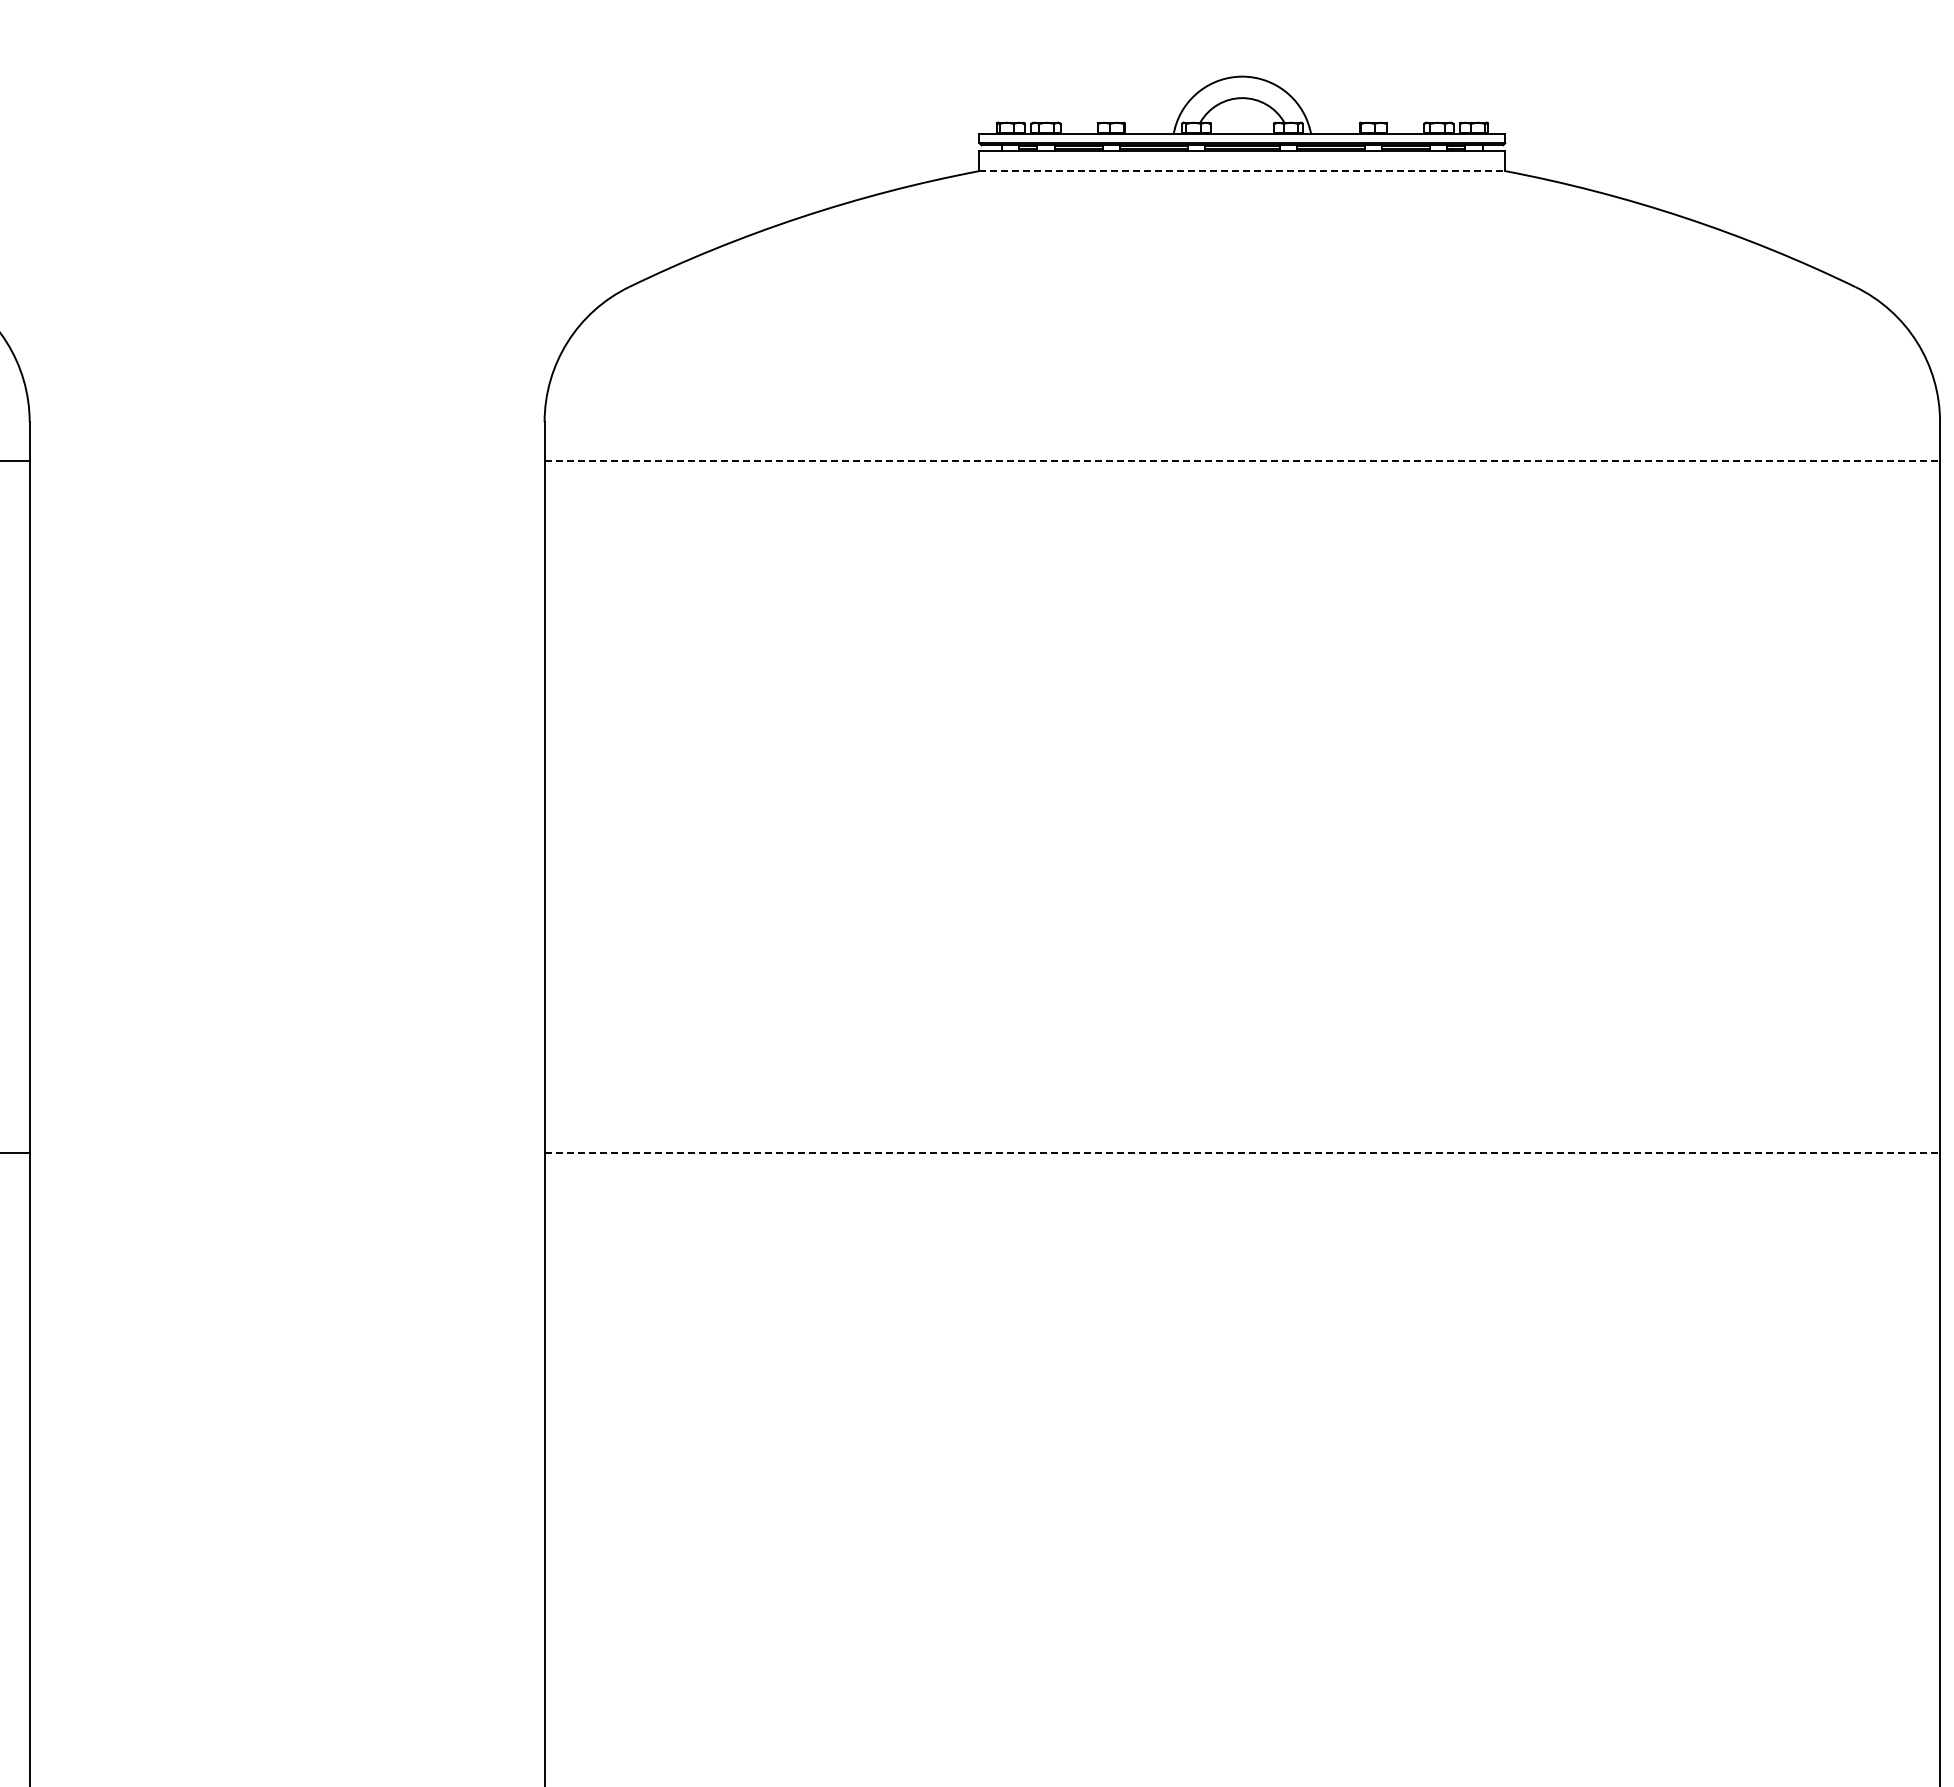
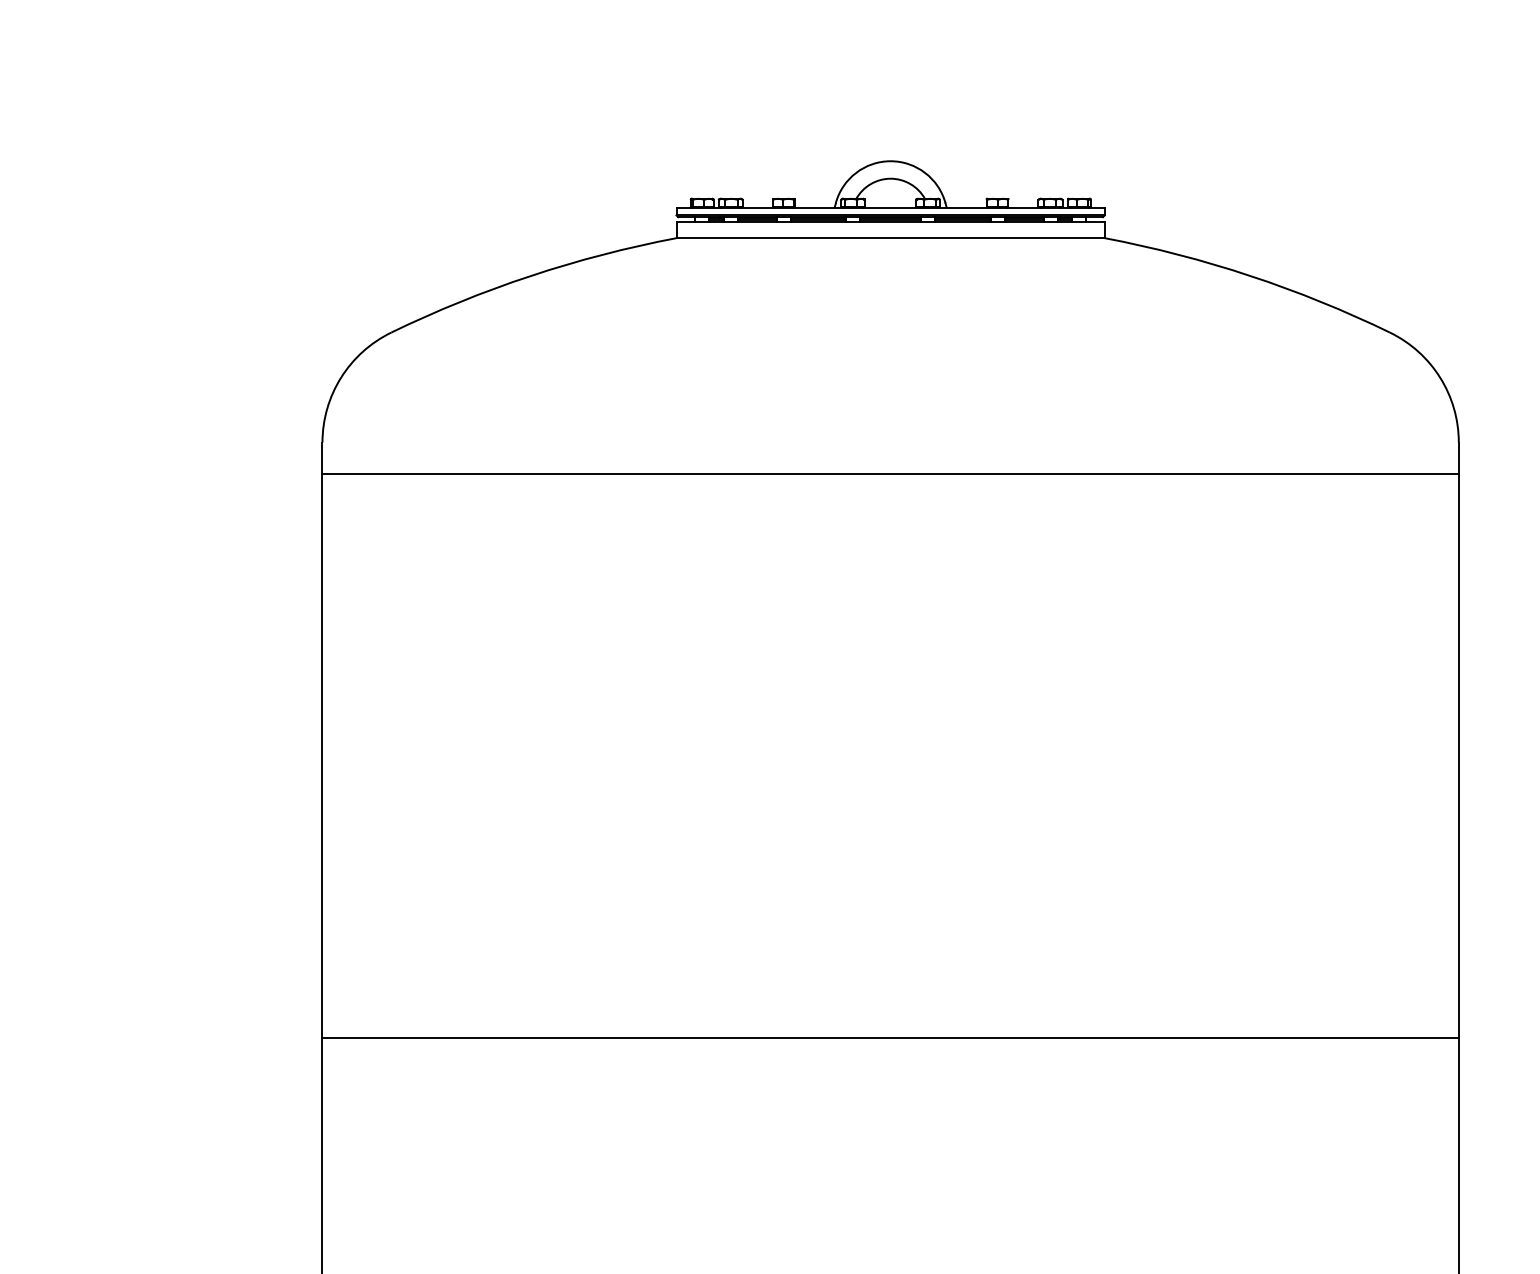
line: (1242, 171) -> (890, 238), dashed -> solid
line: (1242, 460) -> (890, 473), dashed -> solid
line: (1242, 1153) -> (890, 1038), dashed -> solid

